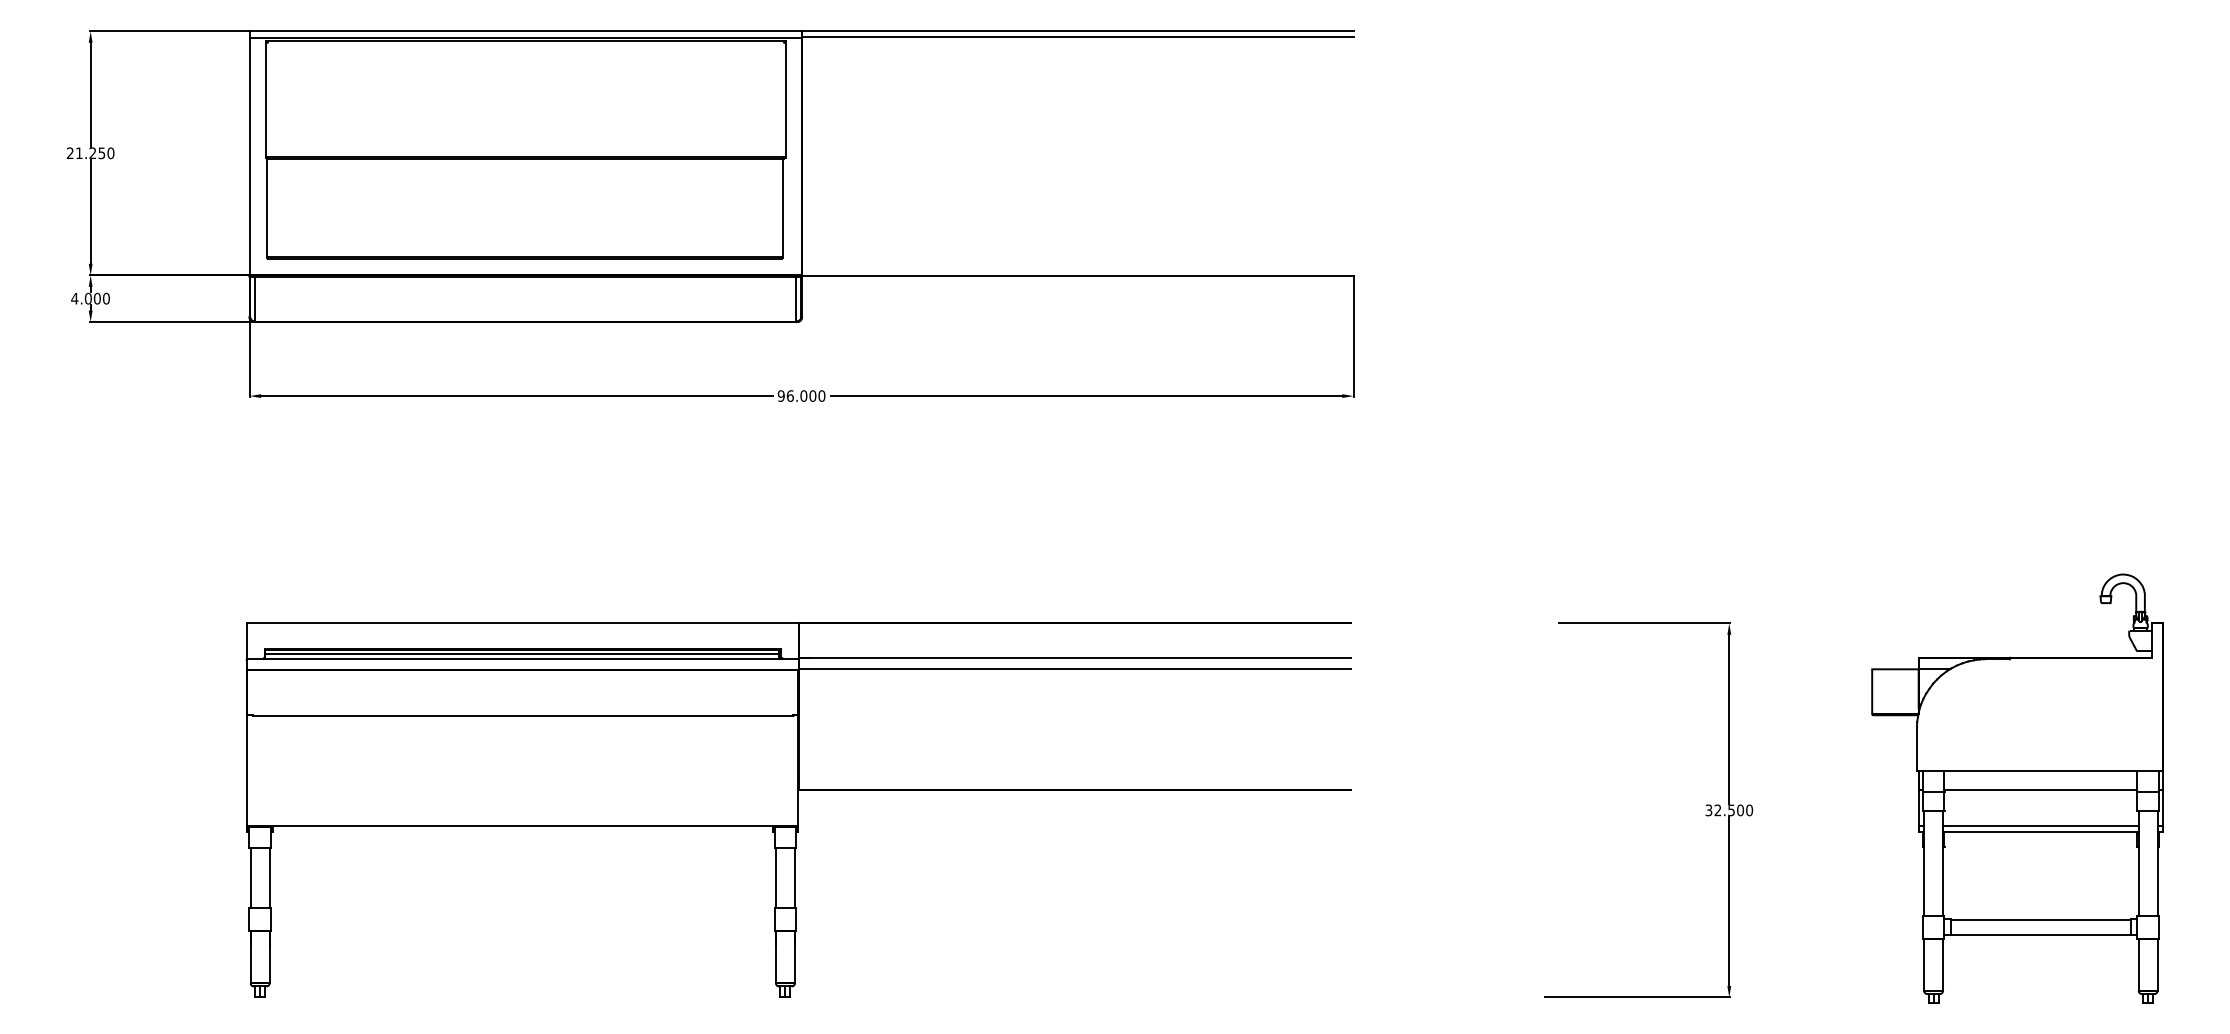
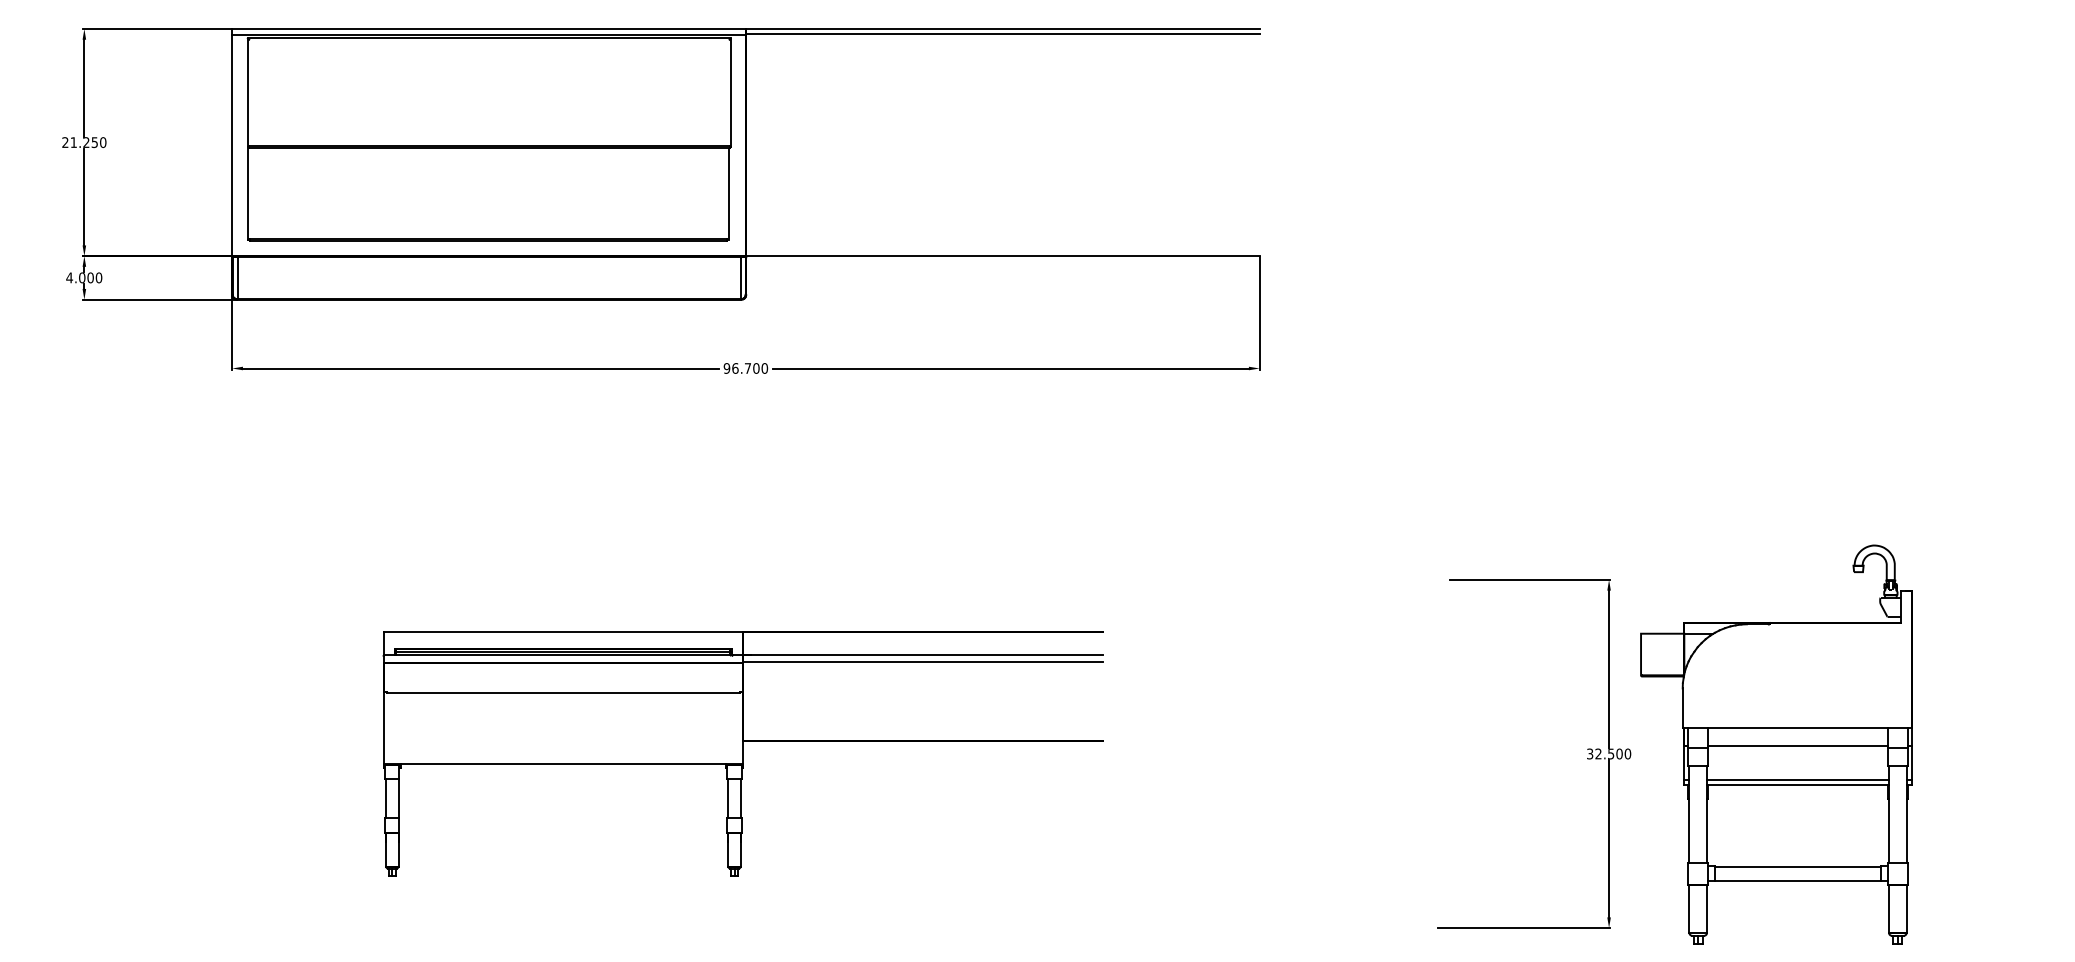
text: (803, 396) -> (747, 368), 96.000 -> 96.700
part: (2017, 788) -> (1776, 744), moved
part: (797, 809) -> (742, 753), size x0.7

